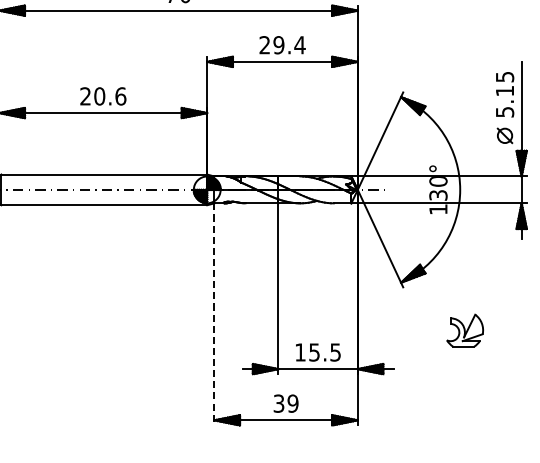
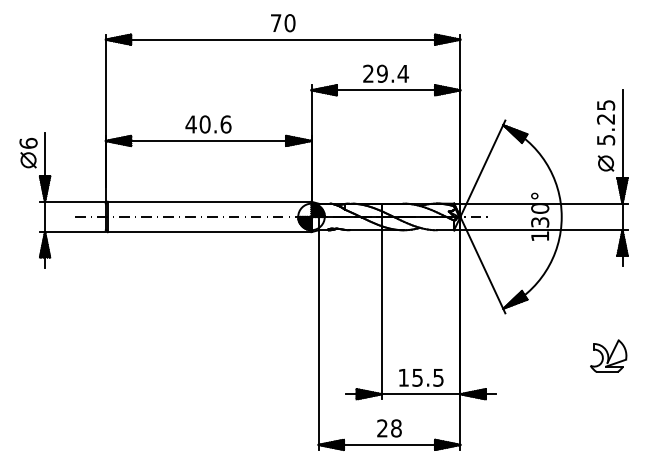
text: (504, 91) -> (605, 119), 5.15 -> 5.25
text: (84, 96) -> (190, 124), 20.6 -> 40.6
line: (214, 314) -> (318, 340), dashed -> solid
part: (465, 329) -> (608, 355), moved
text: (286, 403) -> (389, 428), 39 -> 28

